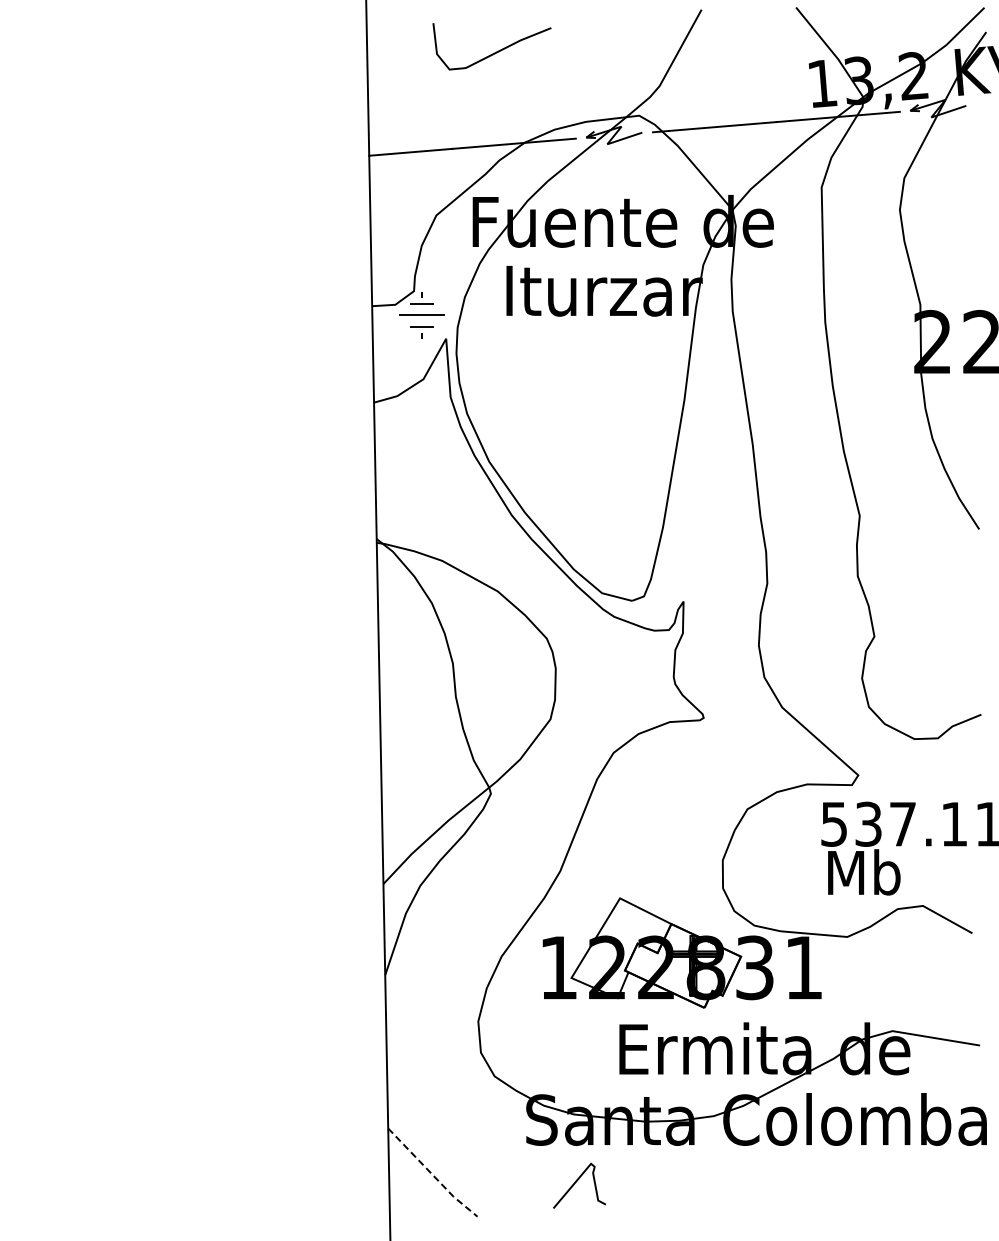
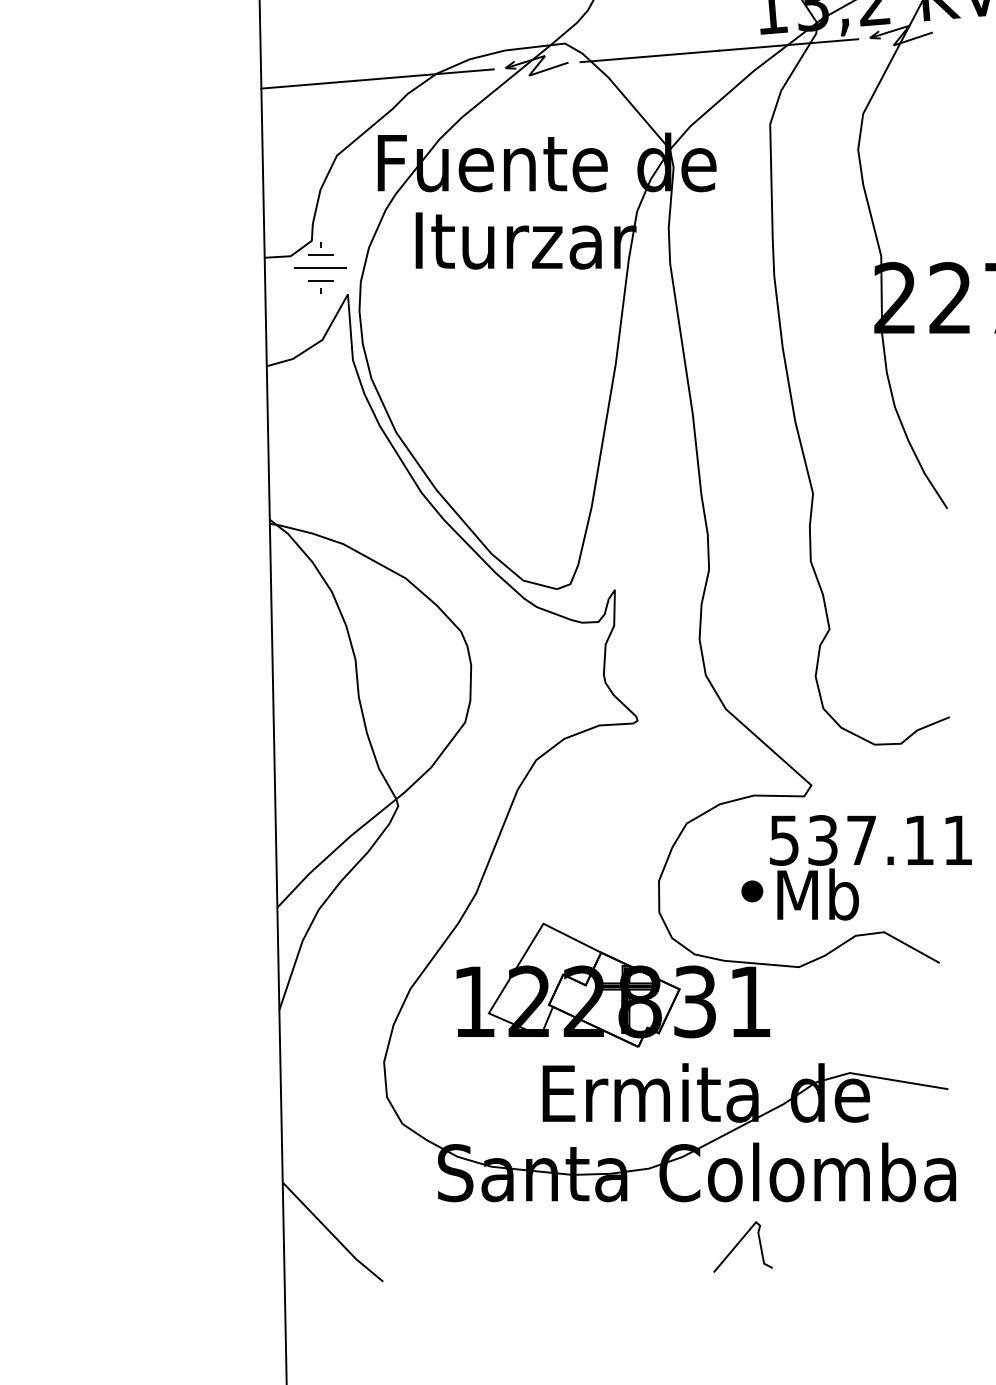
part: (805, 869) -> (752, 891), added
line: (432, 1174) -> (332, 1234), dashed -> solid
curve: (576, 1182) -> (739, 1243), moved

